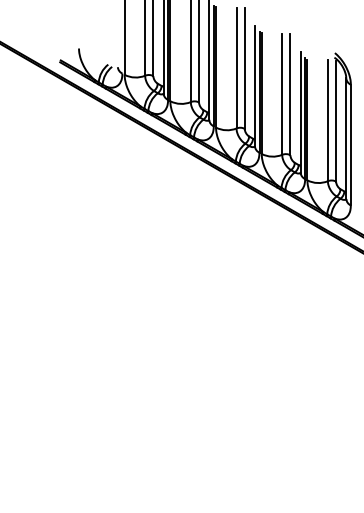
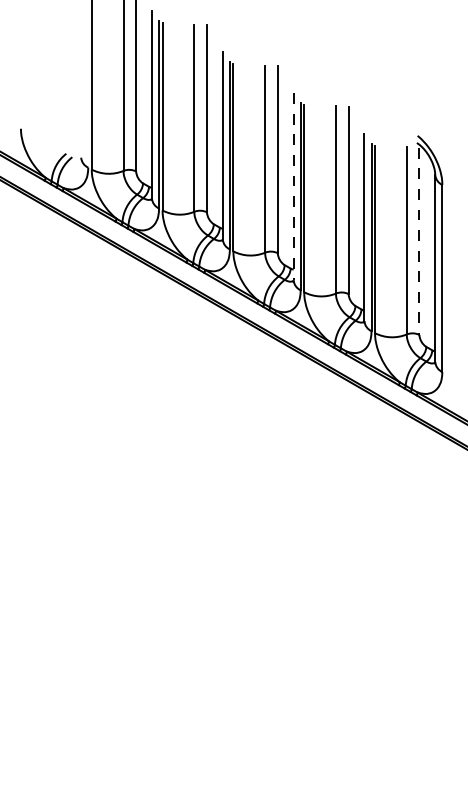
line: (254, 86) -> (292, 187), solid -> dashed
line: (336, 121) -> (420, 241), solid -> dashed

